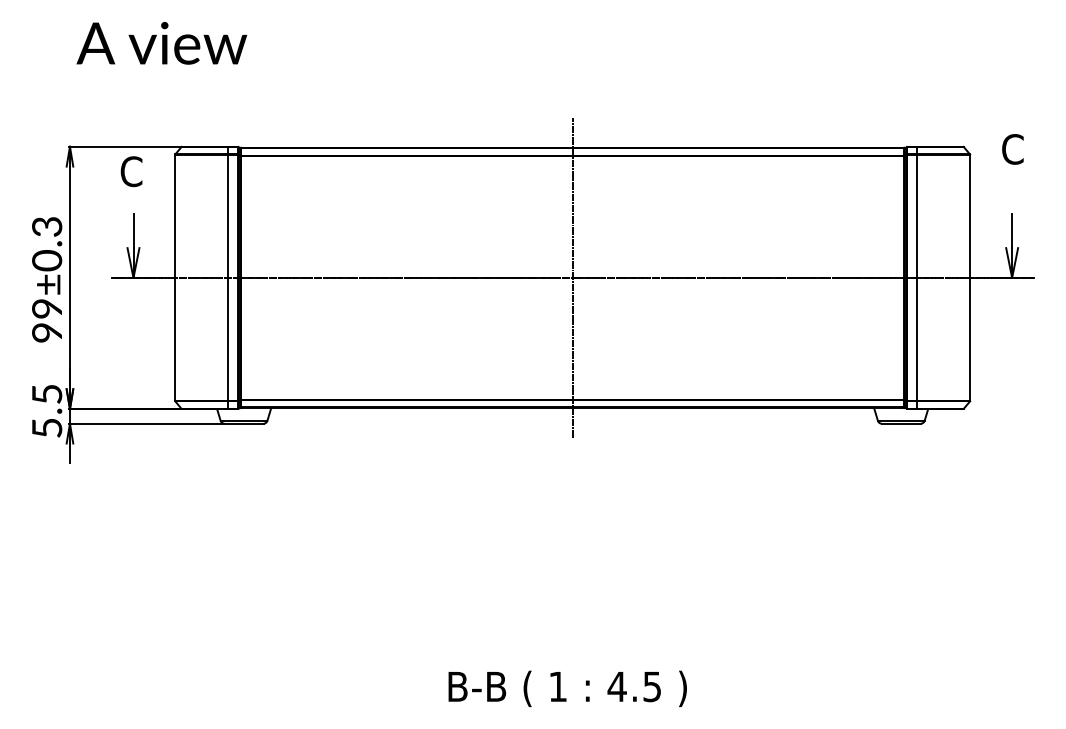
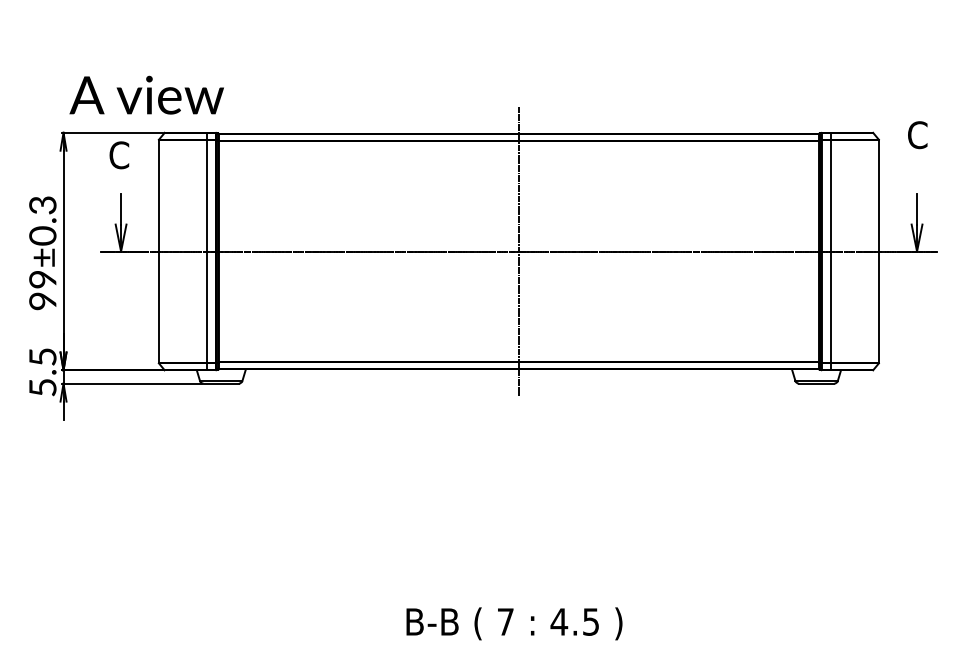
text: (161, 43) -> (146, 95), moved
text: (557, 686) -> (505, 621), 1 -> 7

